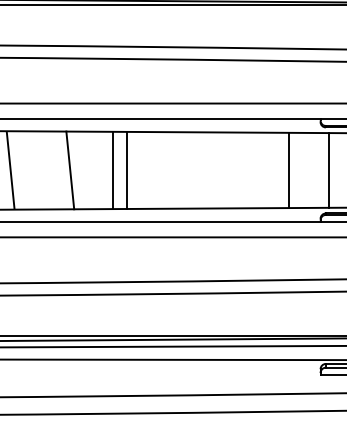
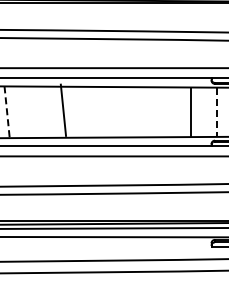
line: (11, 169) -> (7, 111), solid -> dashed
line: (70, 169) -> (63, 109), moved
line: (112, 169) -> (74, 111), removed
line: (128, 169) -> (84, 111), removed
line: (328, 170) -> (216, 112), solid -> dashed

